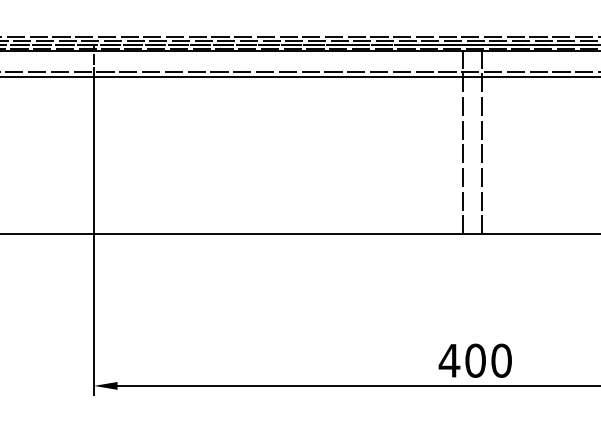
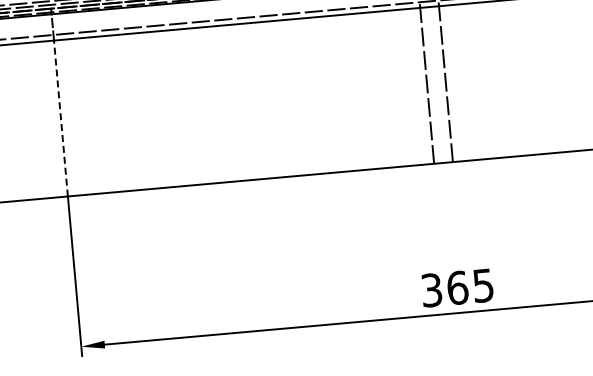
line: (93, 155) -> (60, 118), solid -> dashed
text: (474, 360) -> (456, 287), 400 -> 365

